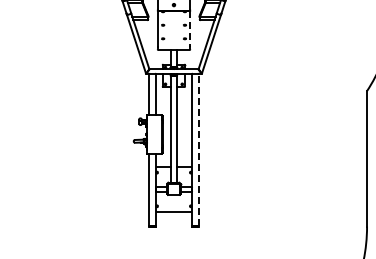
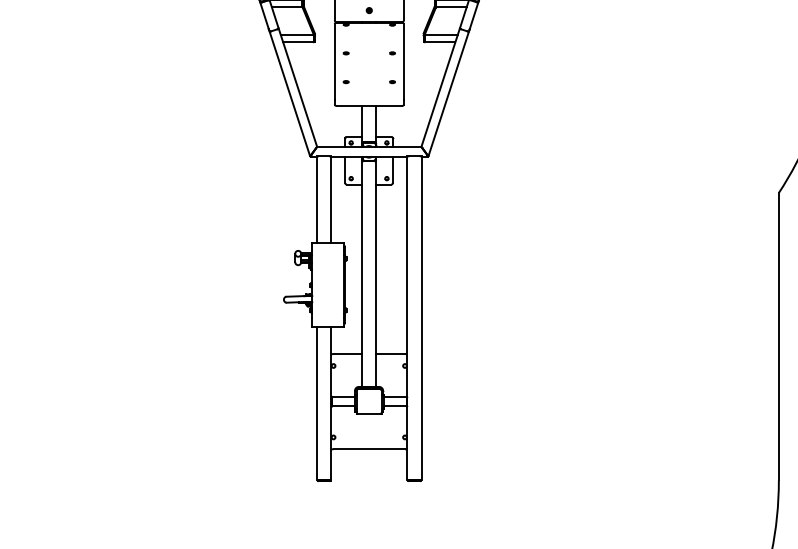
line: (190, 29) -> (404, 62), dashed -> solid
line: (198, 149) -> (421, 316), dashed -> solid

